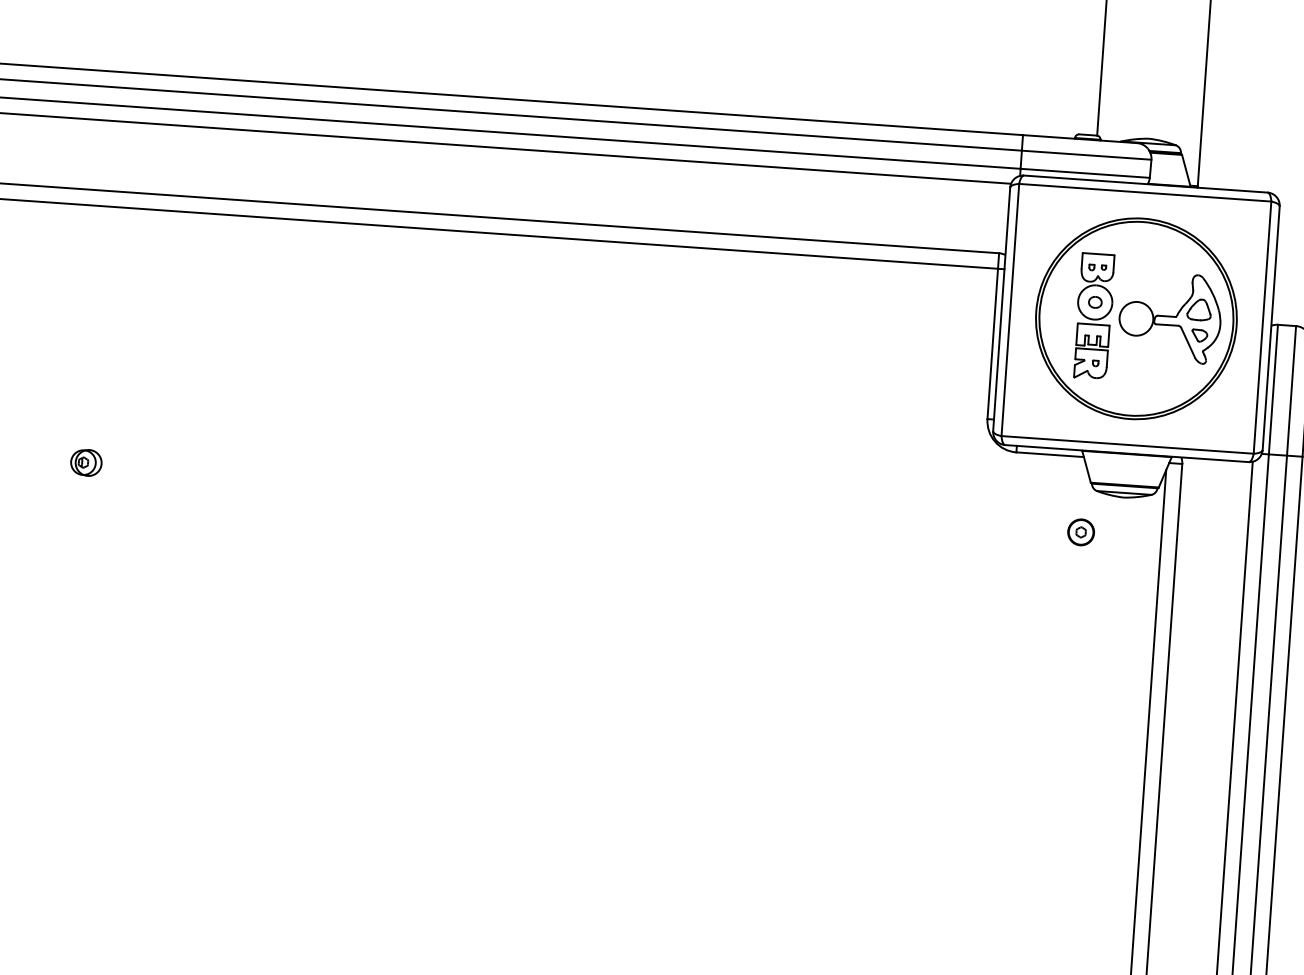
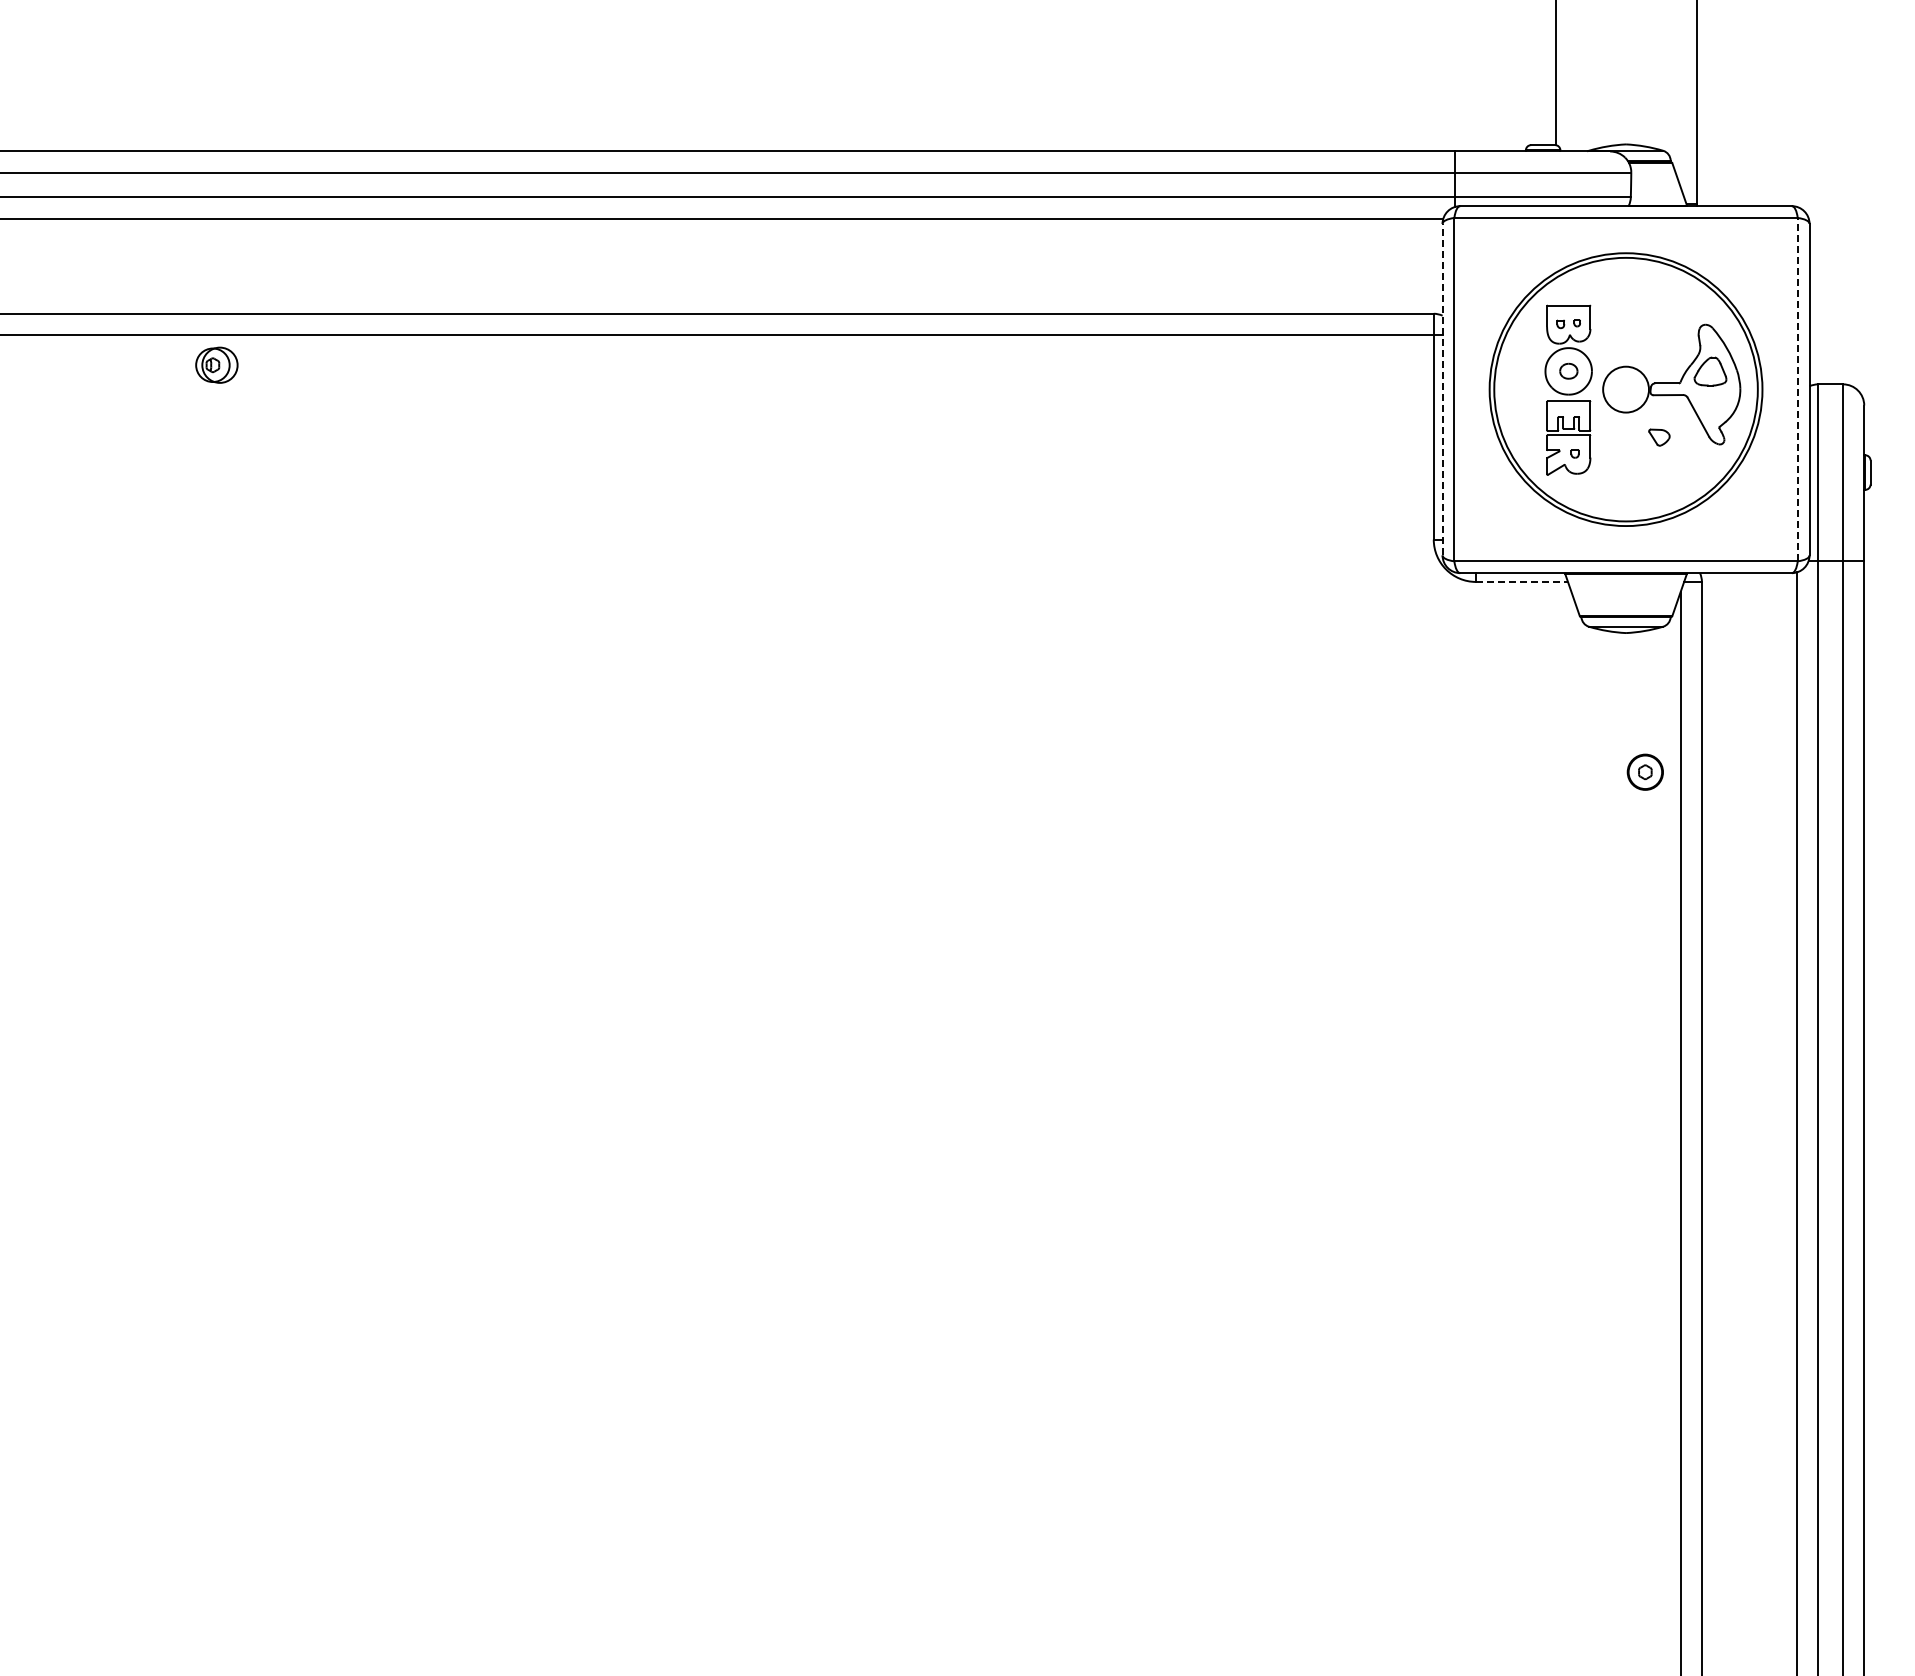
line: (1001, 309) -> (1442, 389), solid -> dashed
line: (1262, 327) -> (1797, 389), solid -> dashed
part: (1199, 335) -> (1659, 437), moved
line: (1050, 454) -> (1522, 581), solid -> dashed
part: (86, 462) -> (216, 364), moved
part: (1080, 531) -> (1644, 771), moved

